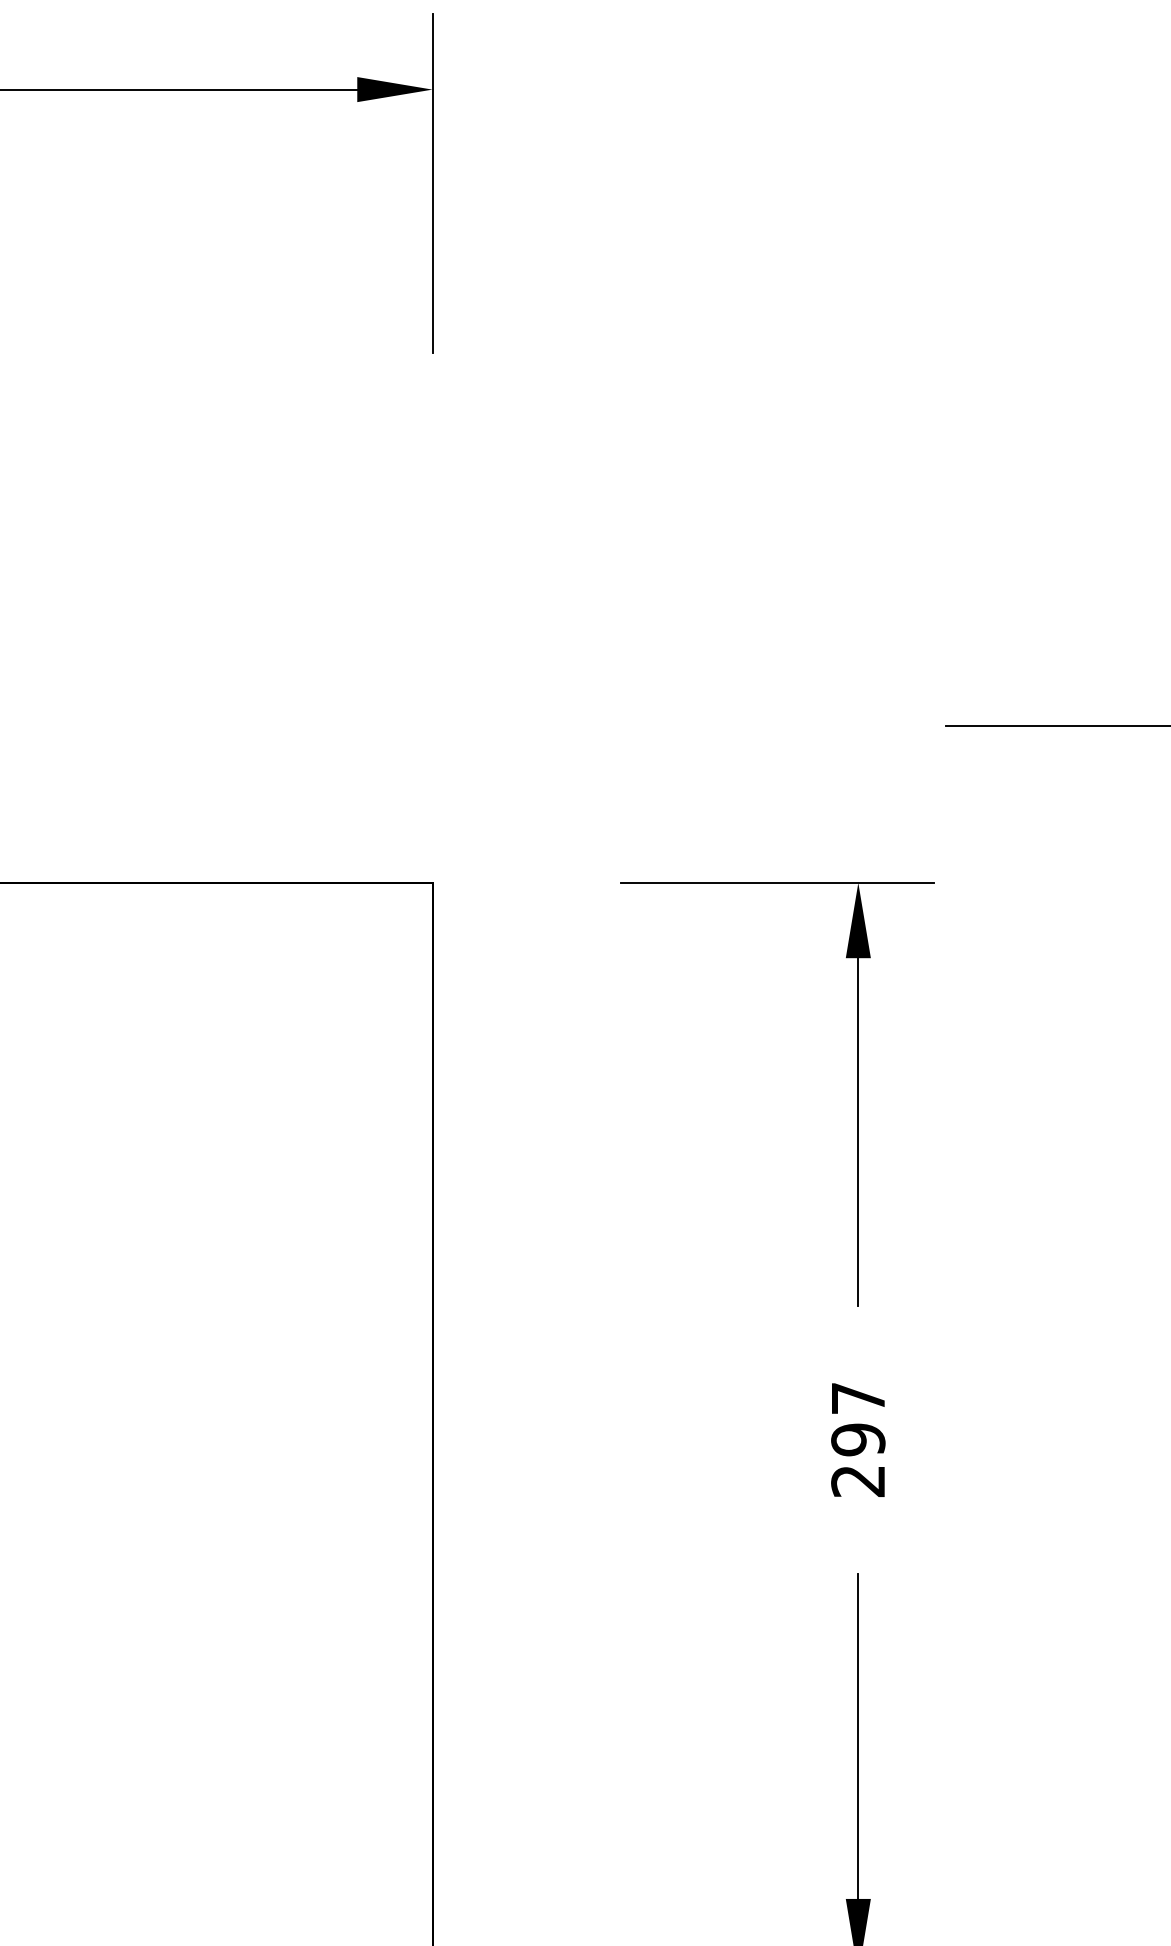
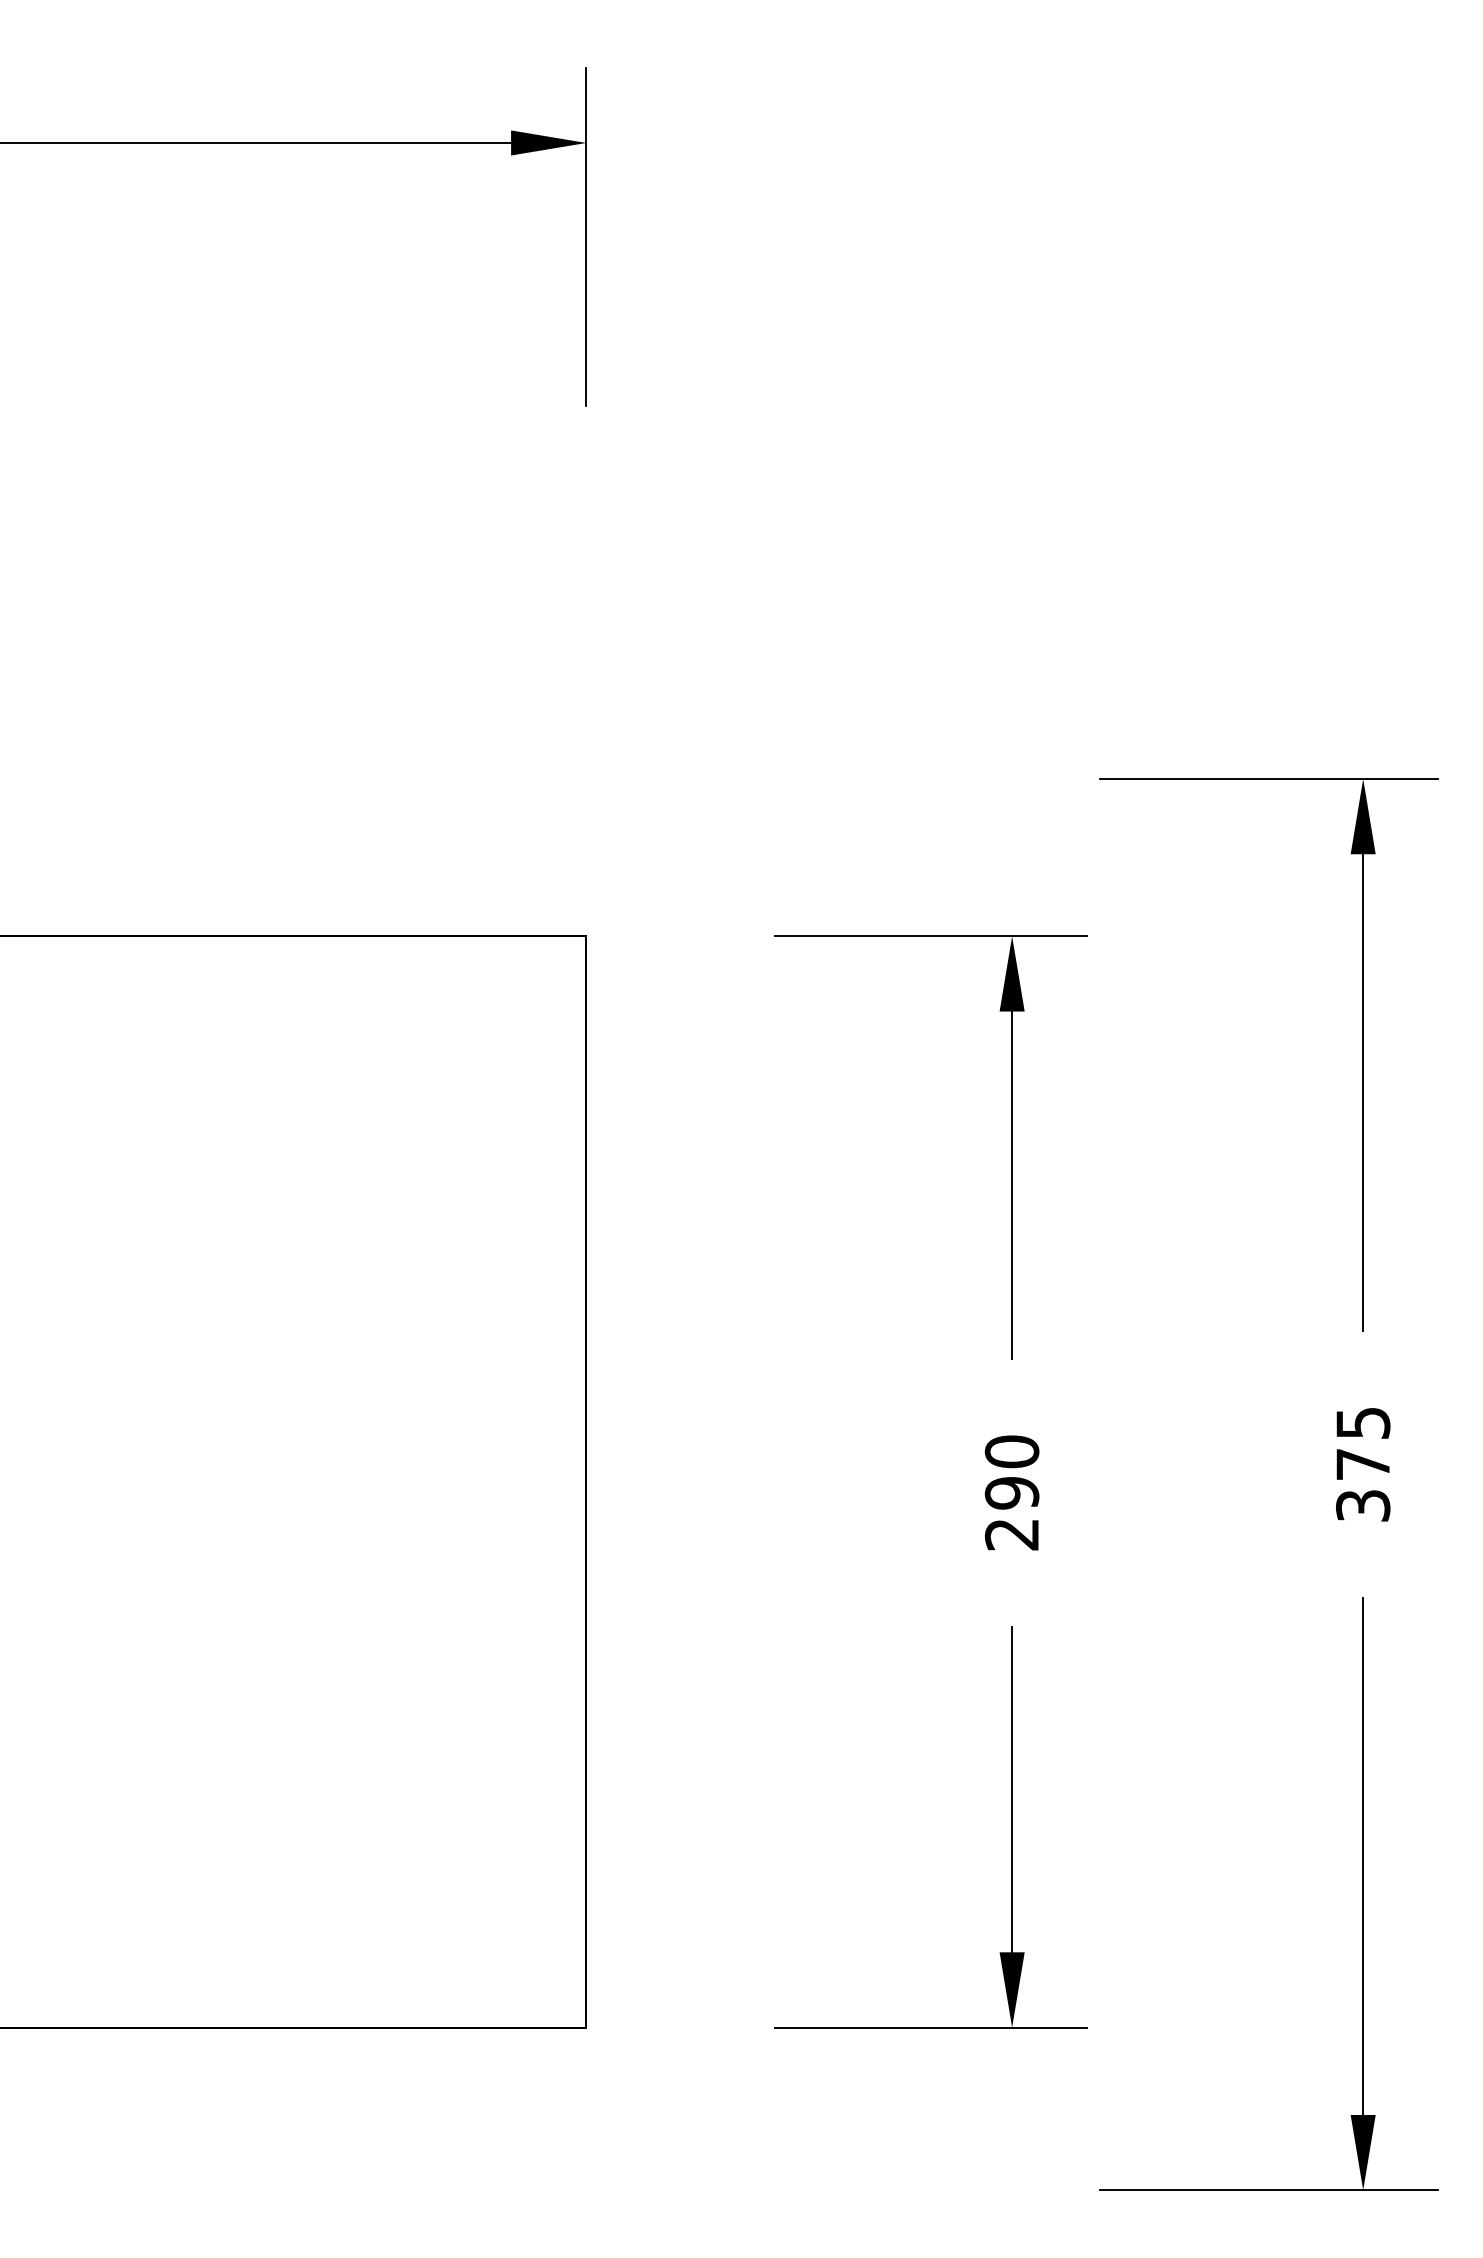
text: (857, 1398) -> (1011, 1451), 297 -> 290

